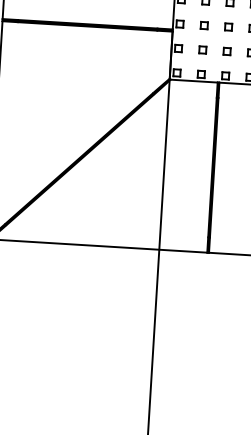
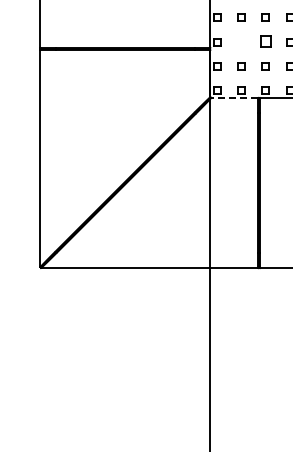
part: (204, 25) -> (241, 42), removed
part: (228, 27) -> (265, 42), size x1.6
line: (193, 81) -> (234, 98), solid -> dashed

